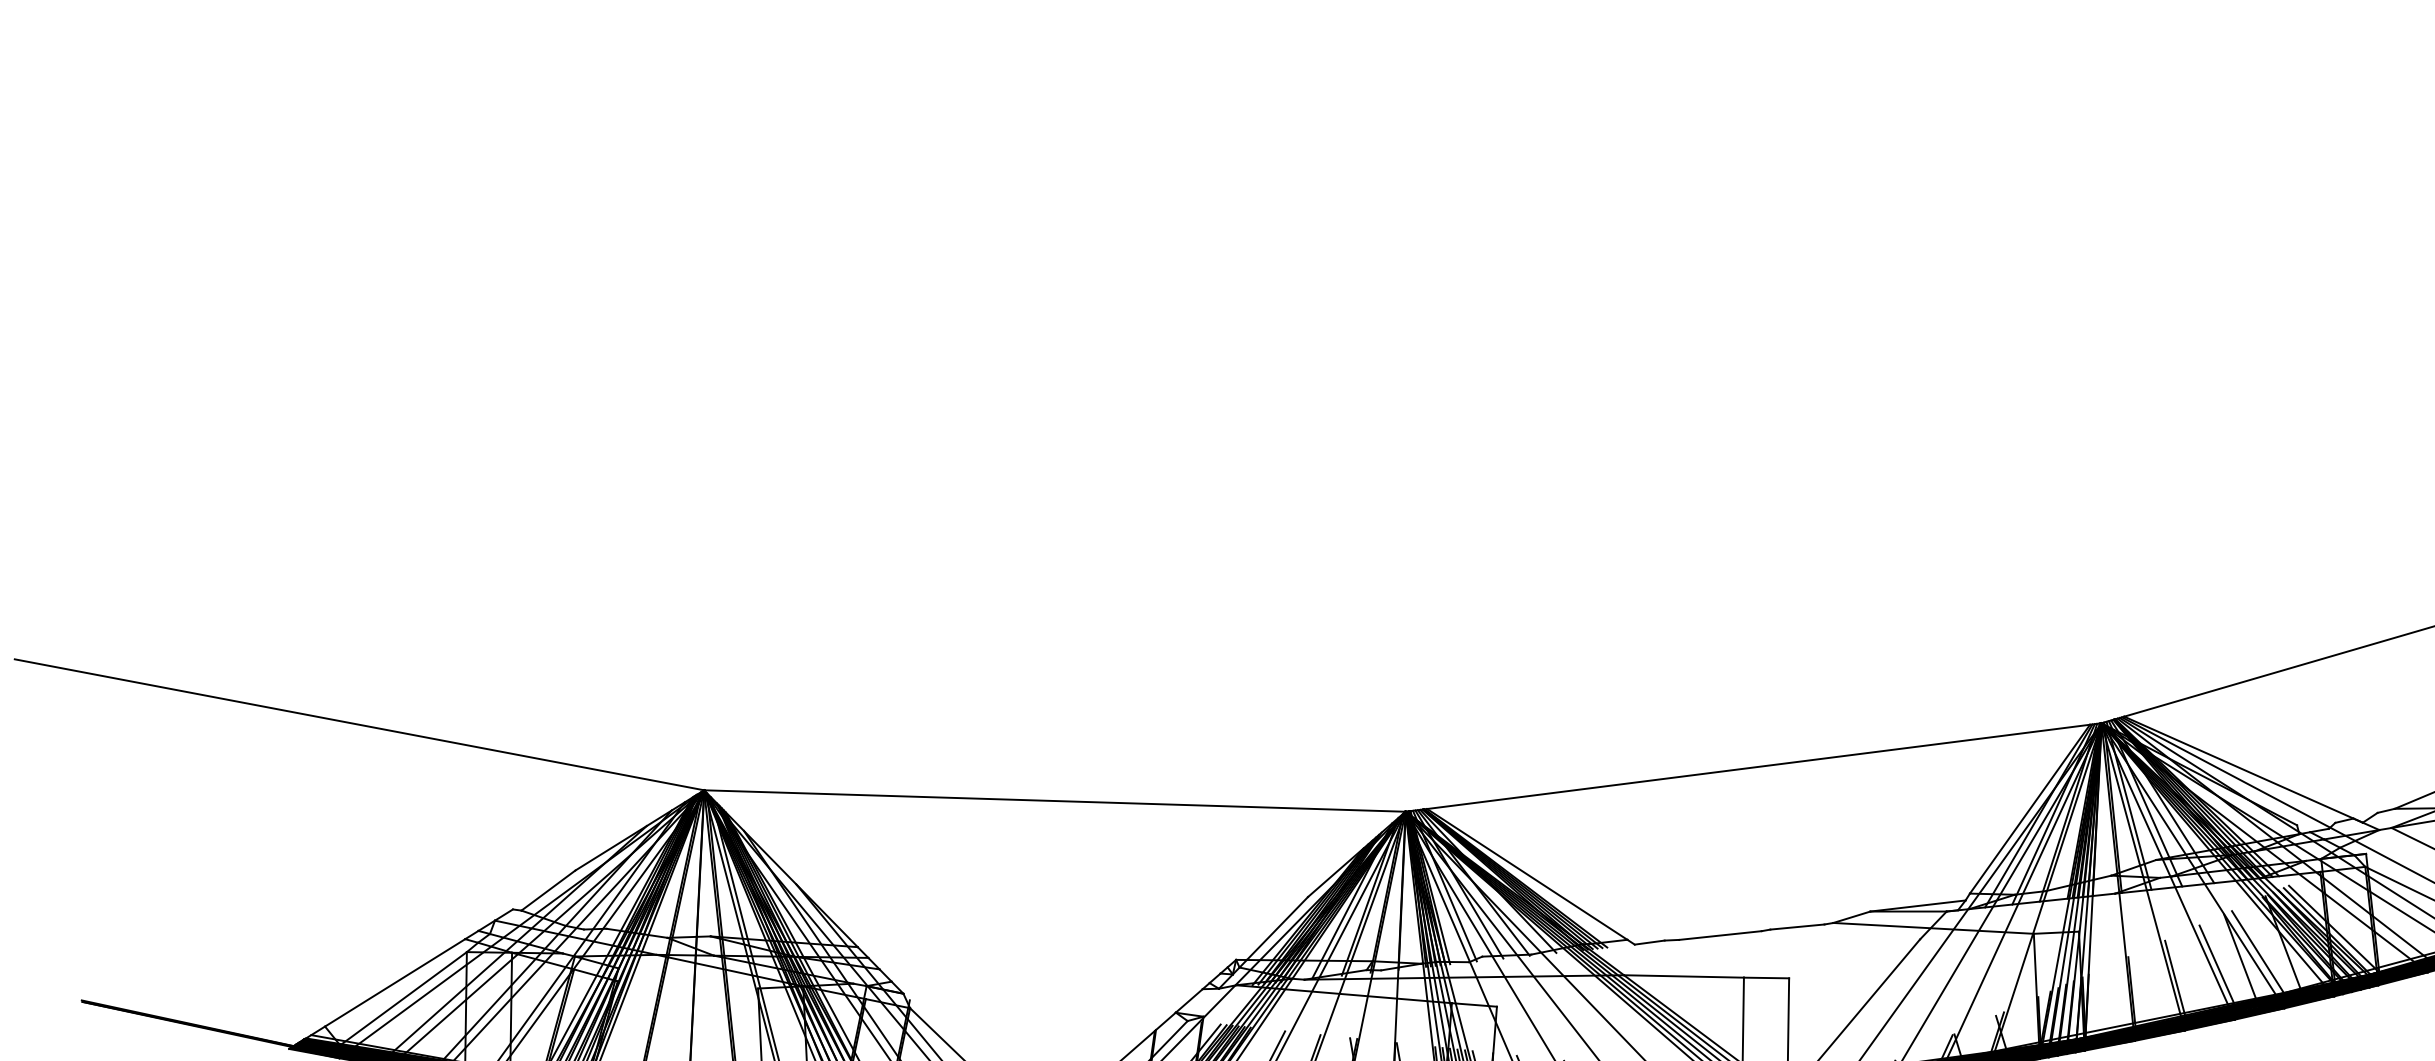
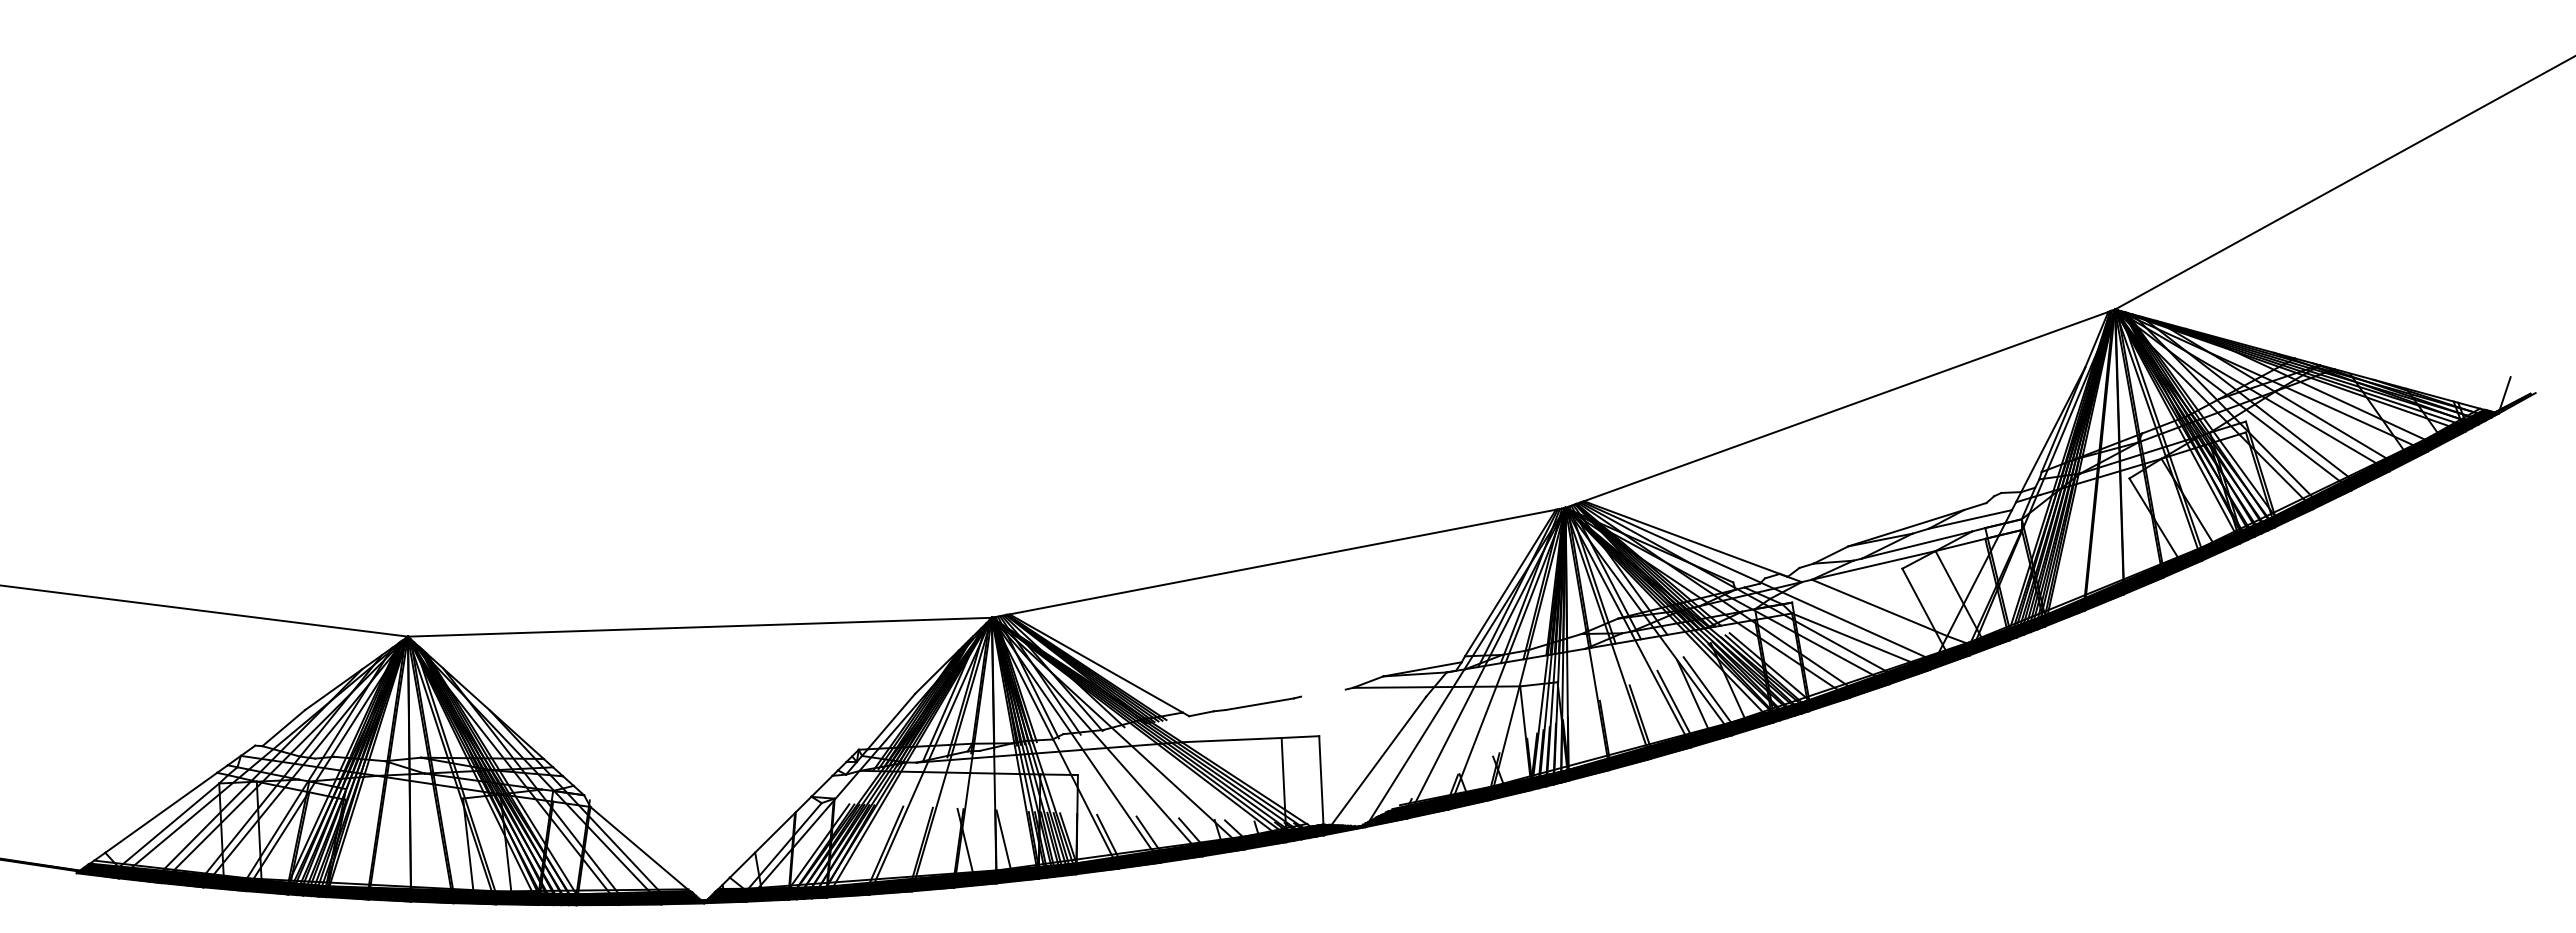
line: (1797, 926) -> (1323, 692), removed

